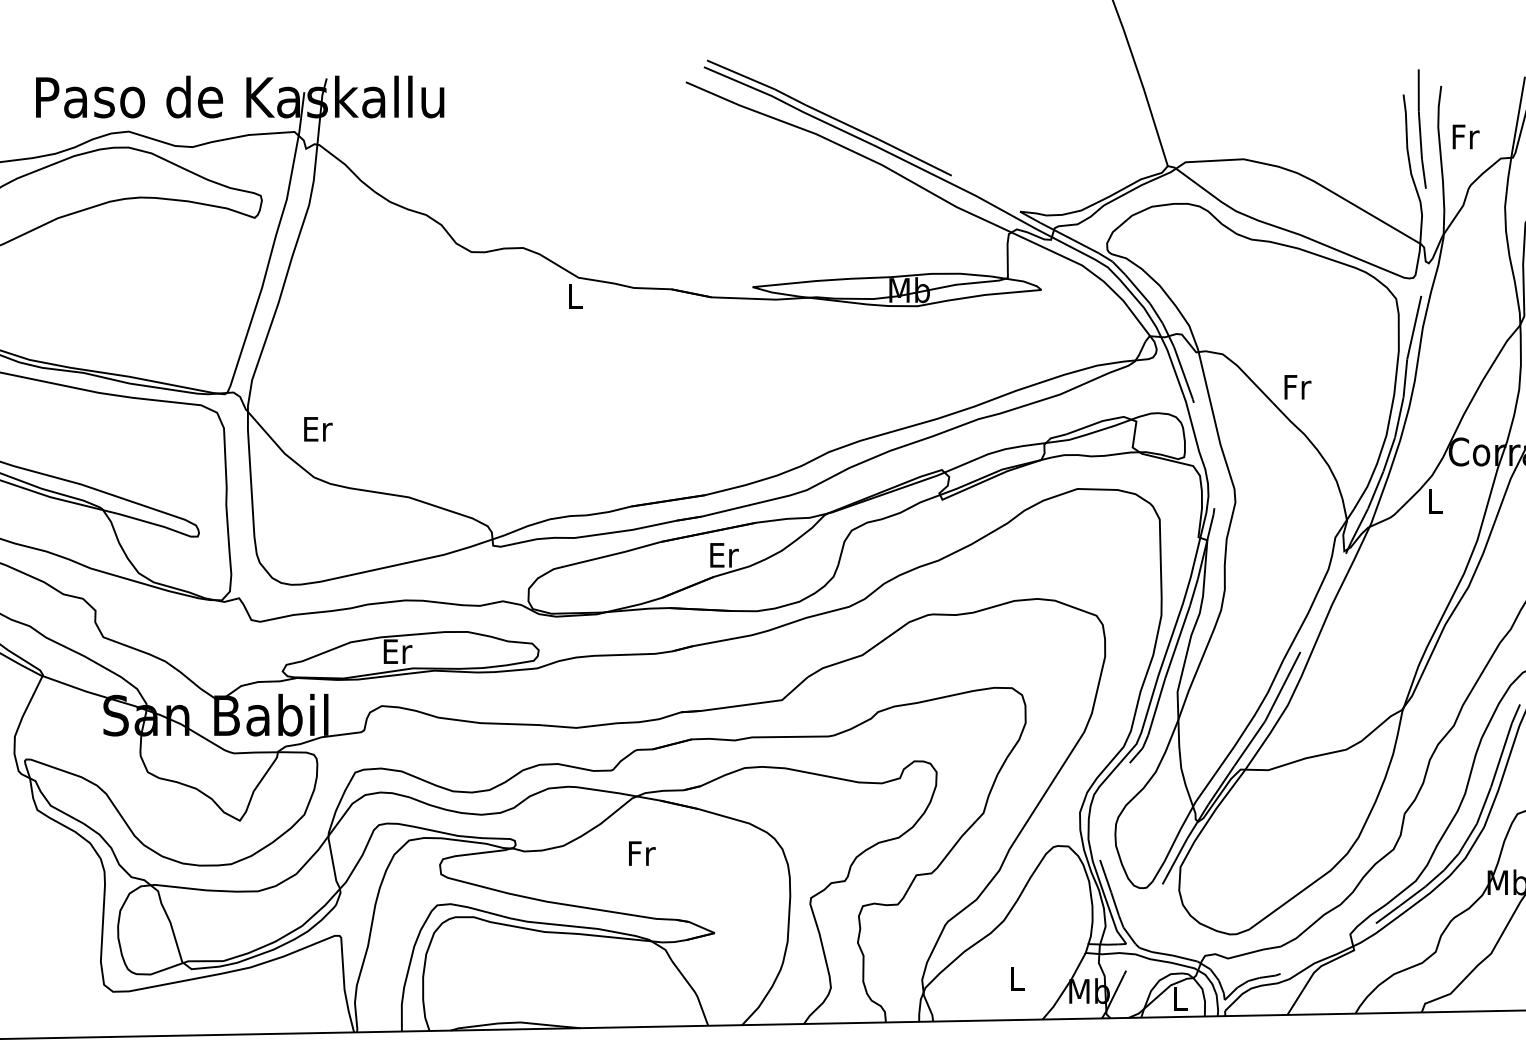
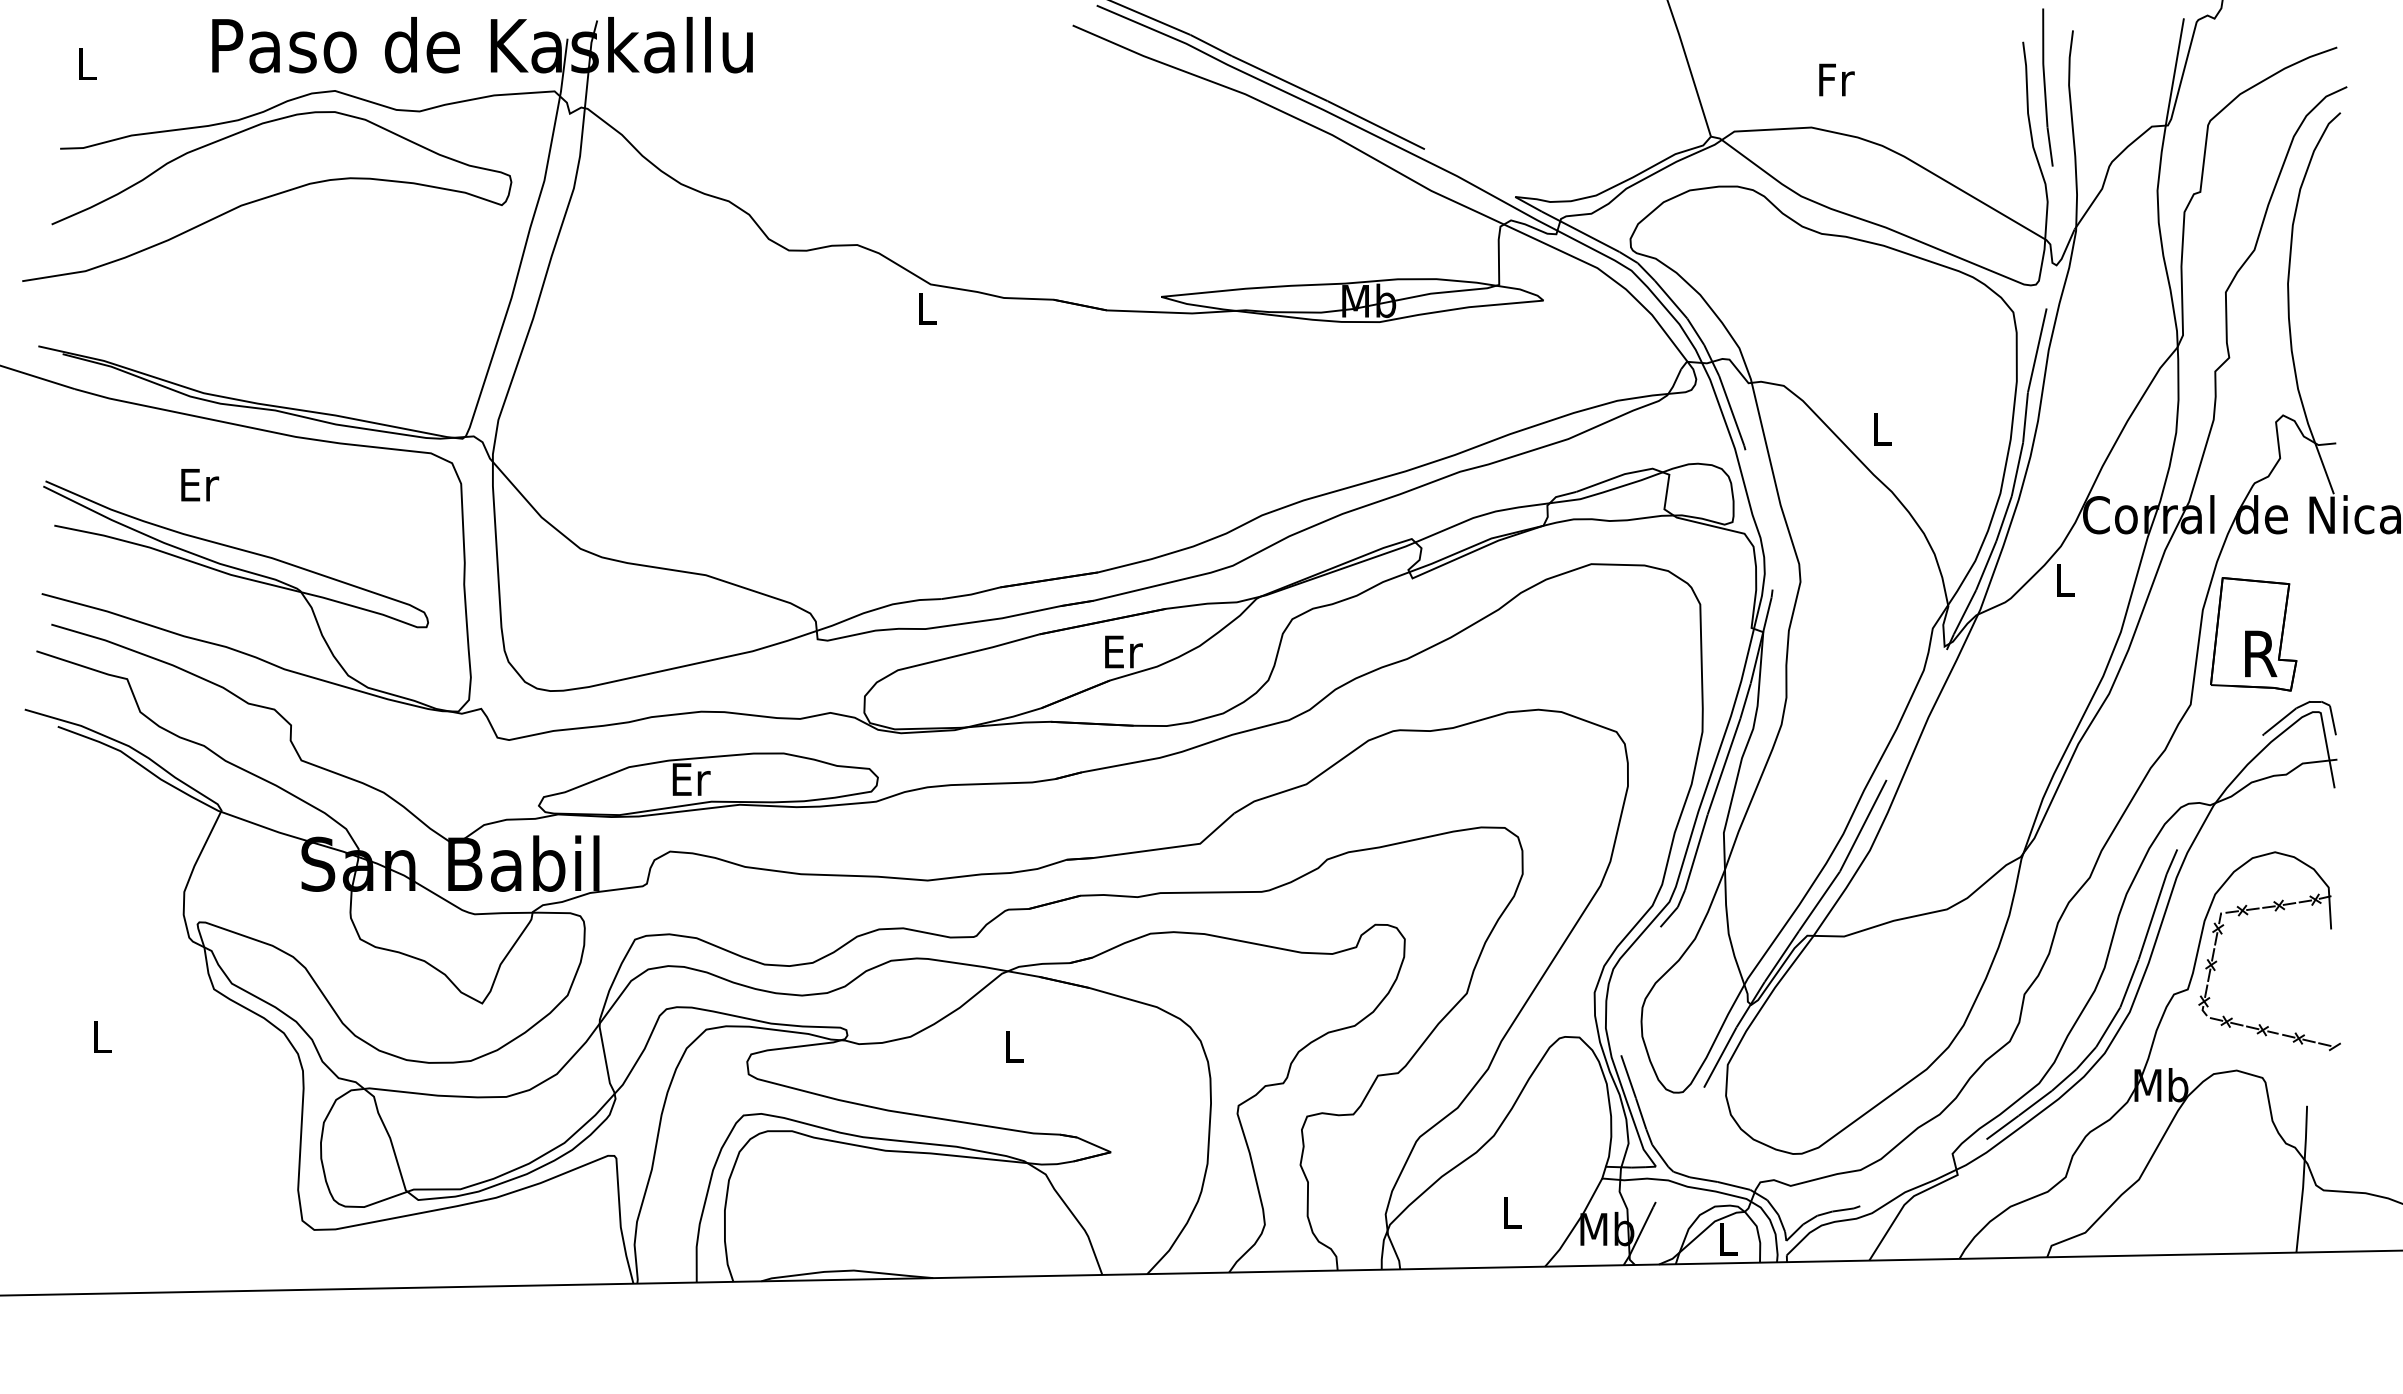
text: (1465, 136) -> (1836, 79), moved
text: (1298, 387) -> (1883, 429), Fr -> L
text: (318, 429) -> (200, 485), moved
text: (641, 853) -> (1014, 1046), Fr -> L

